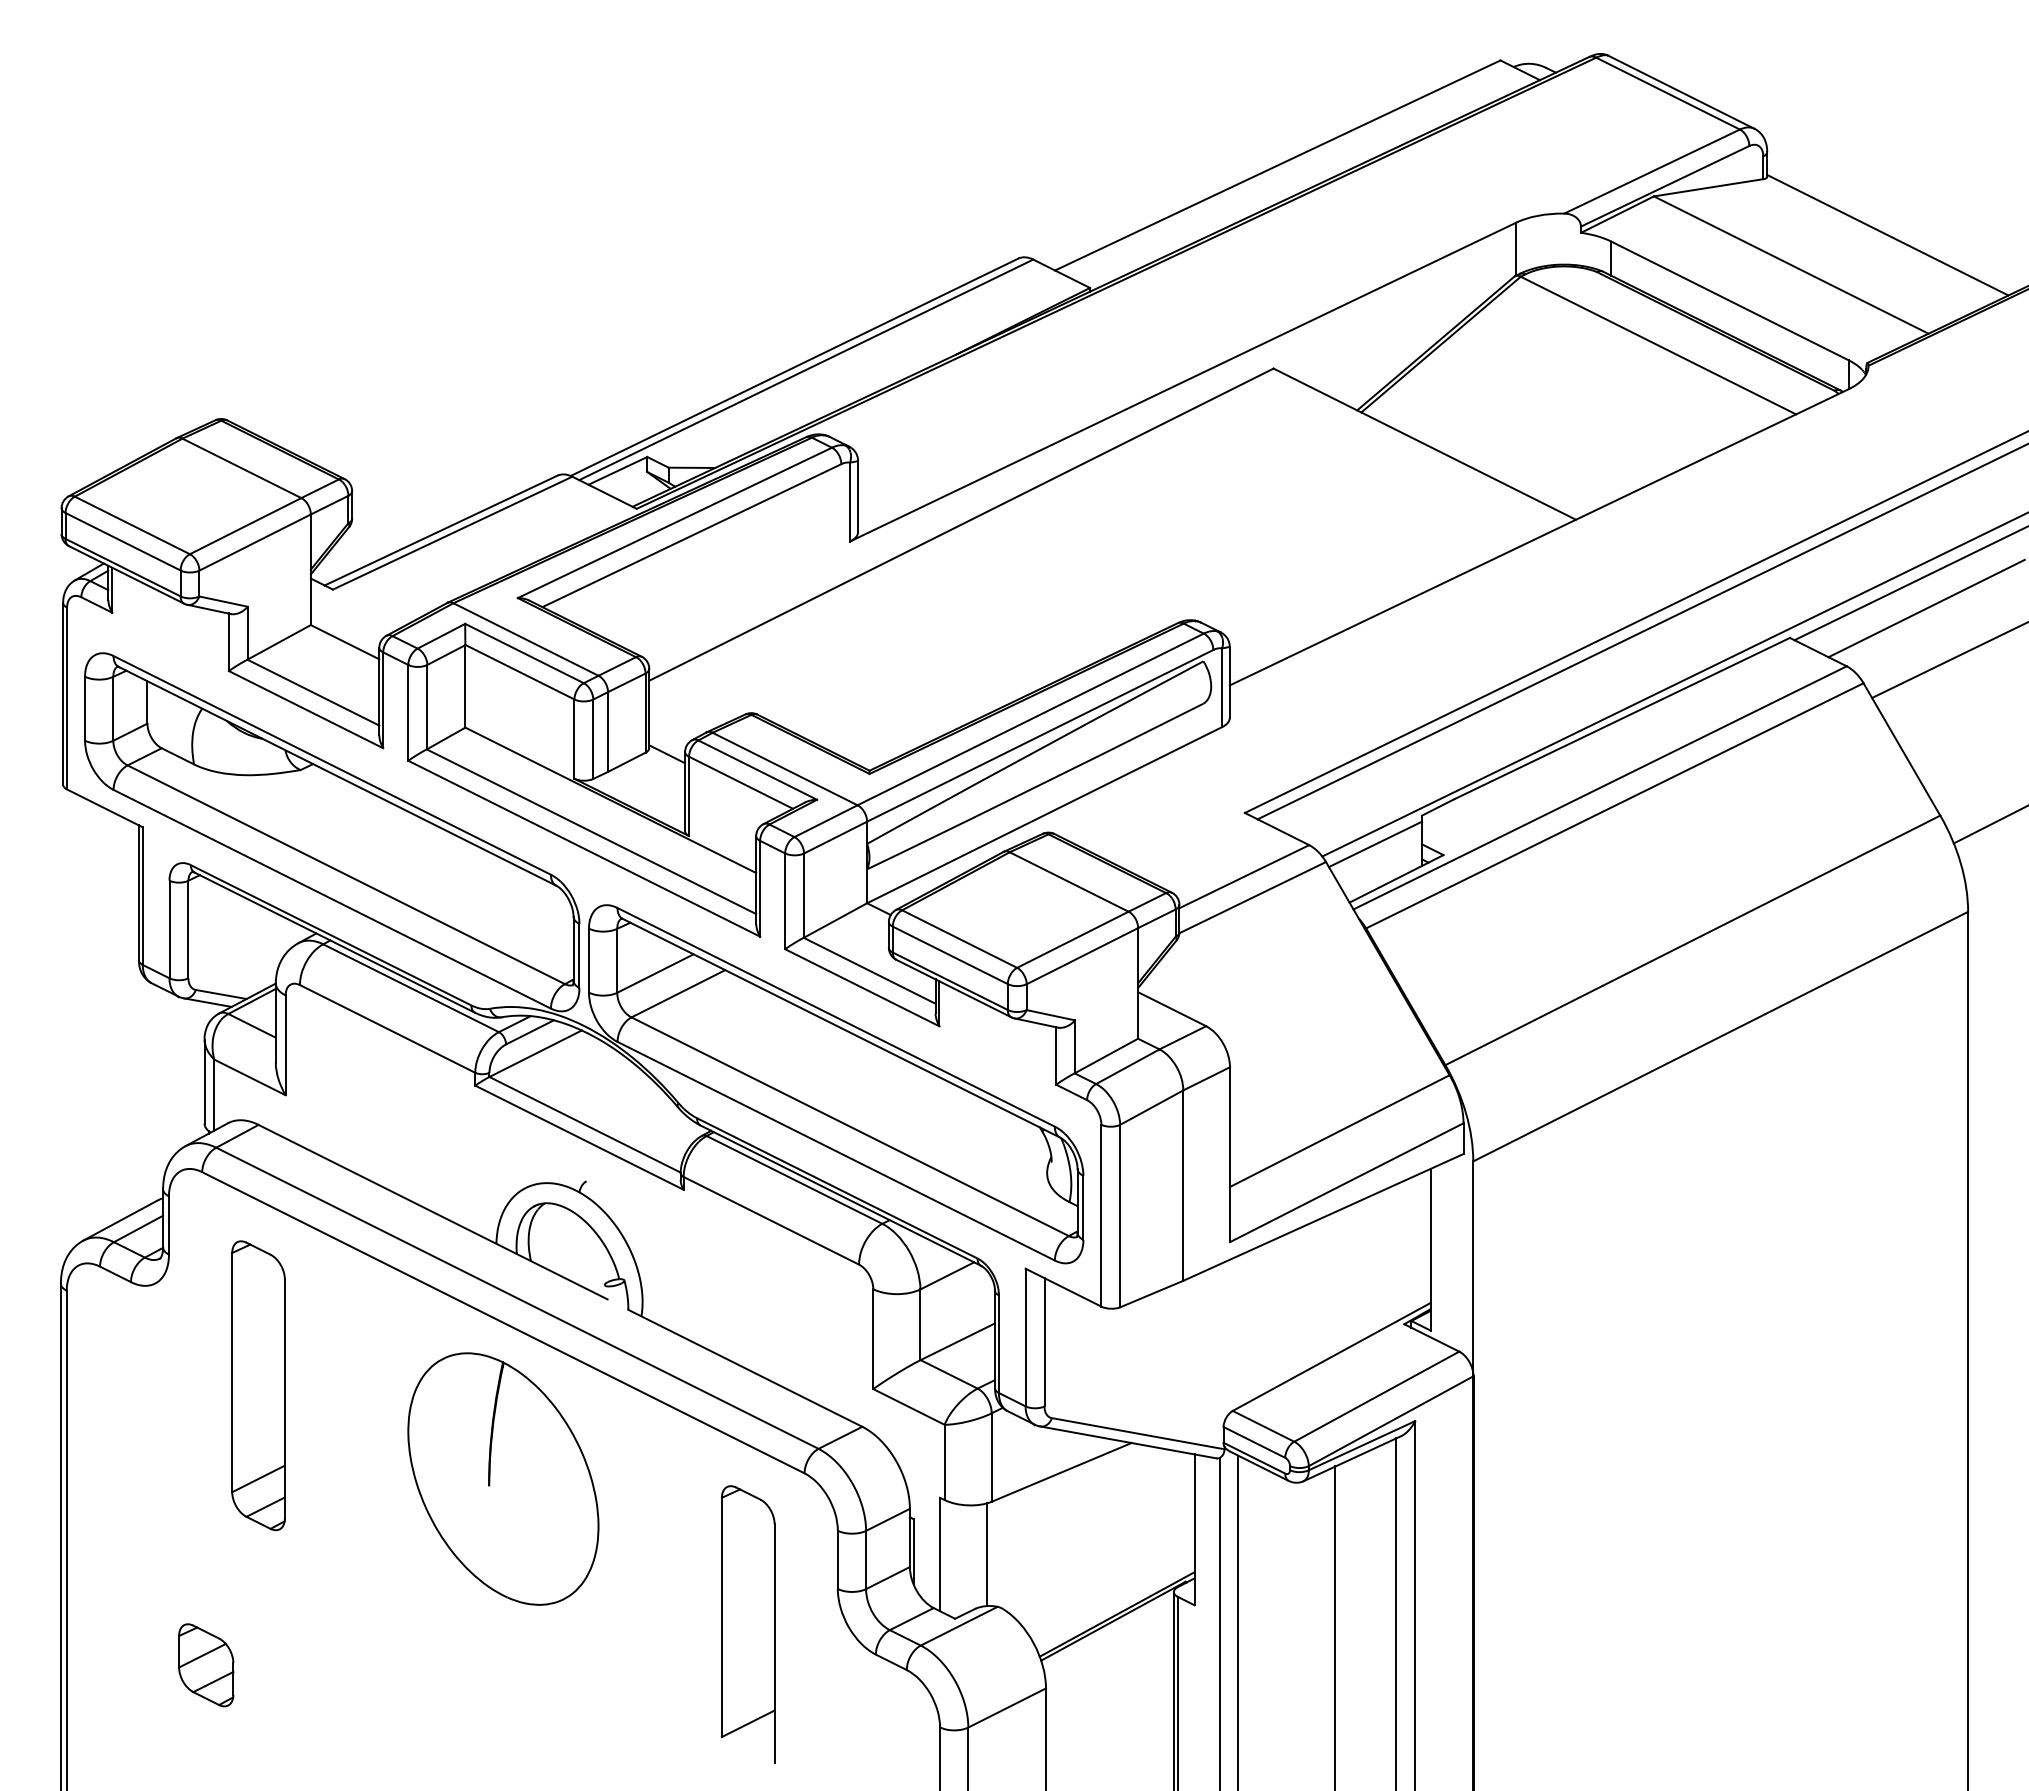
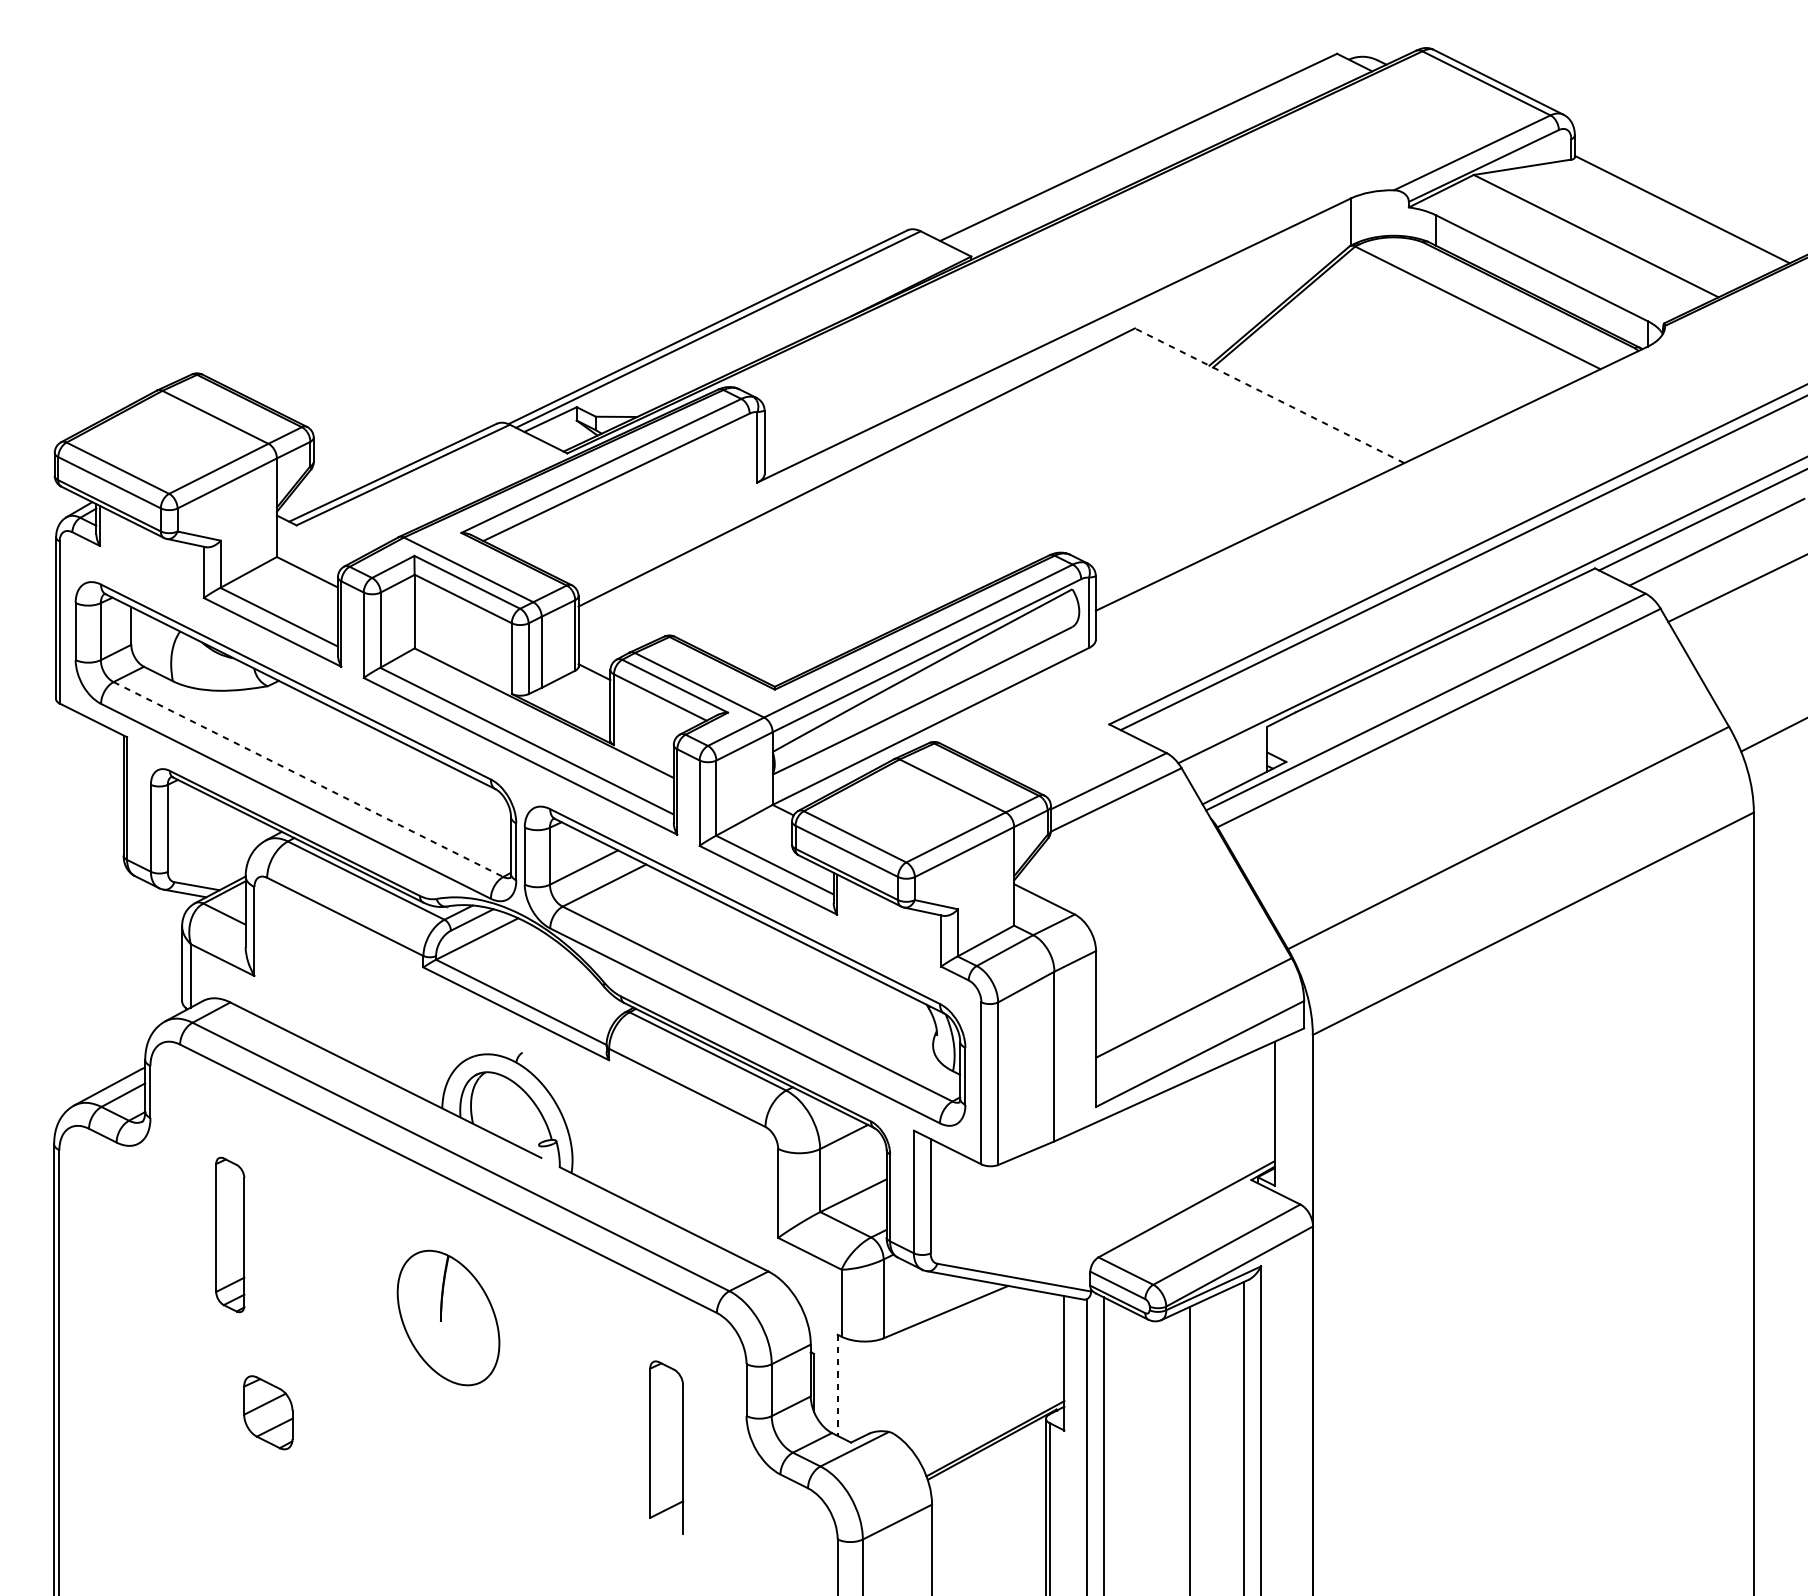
line: (1424, 443) -> (1269, 395), solid -> dashed
line: (1375, 844) -> (1225, 752), removed
line: (346, 874) -> (308, 779), solid -> dashed
part: (258, 1385) -> (230, 1234), size x0.6
part: (503, 1478) -> (448, 1317), size x0.6
line: (940, 1554) -> (838, 1385), solid -> dashed
line: (987, 1554) -> (879, 1385), removed
part: (747, 1624) -> (666, 1447), size x0.7
part: (206, 1665) -> (268, 1412), moved

